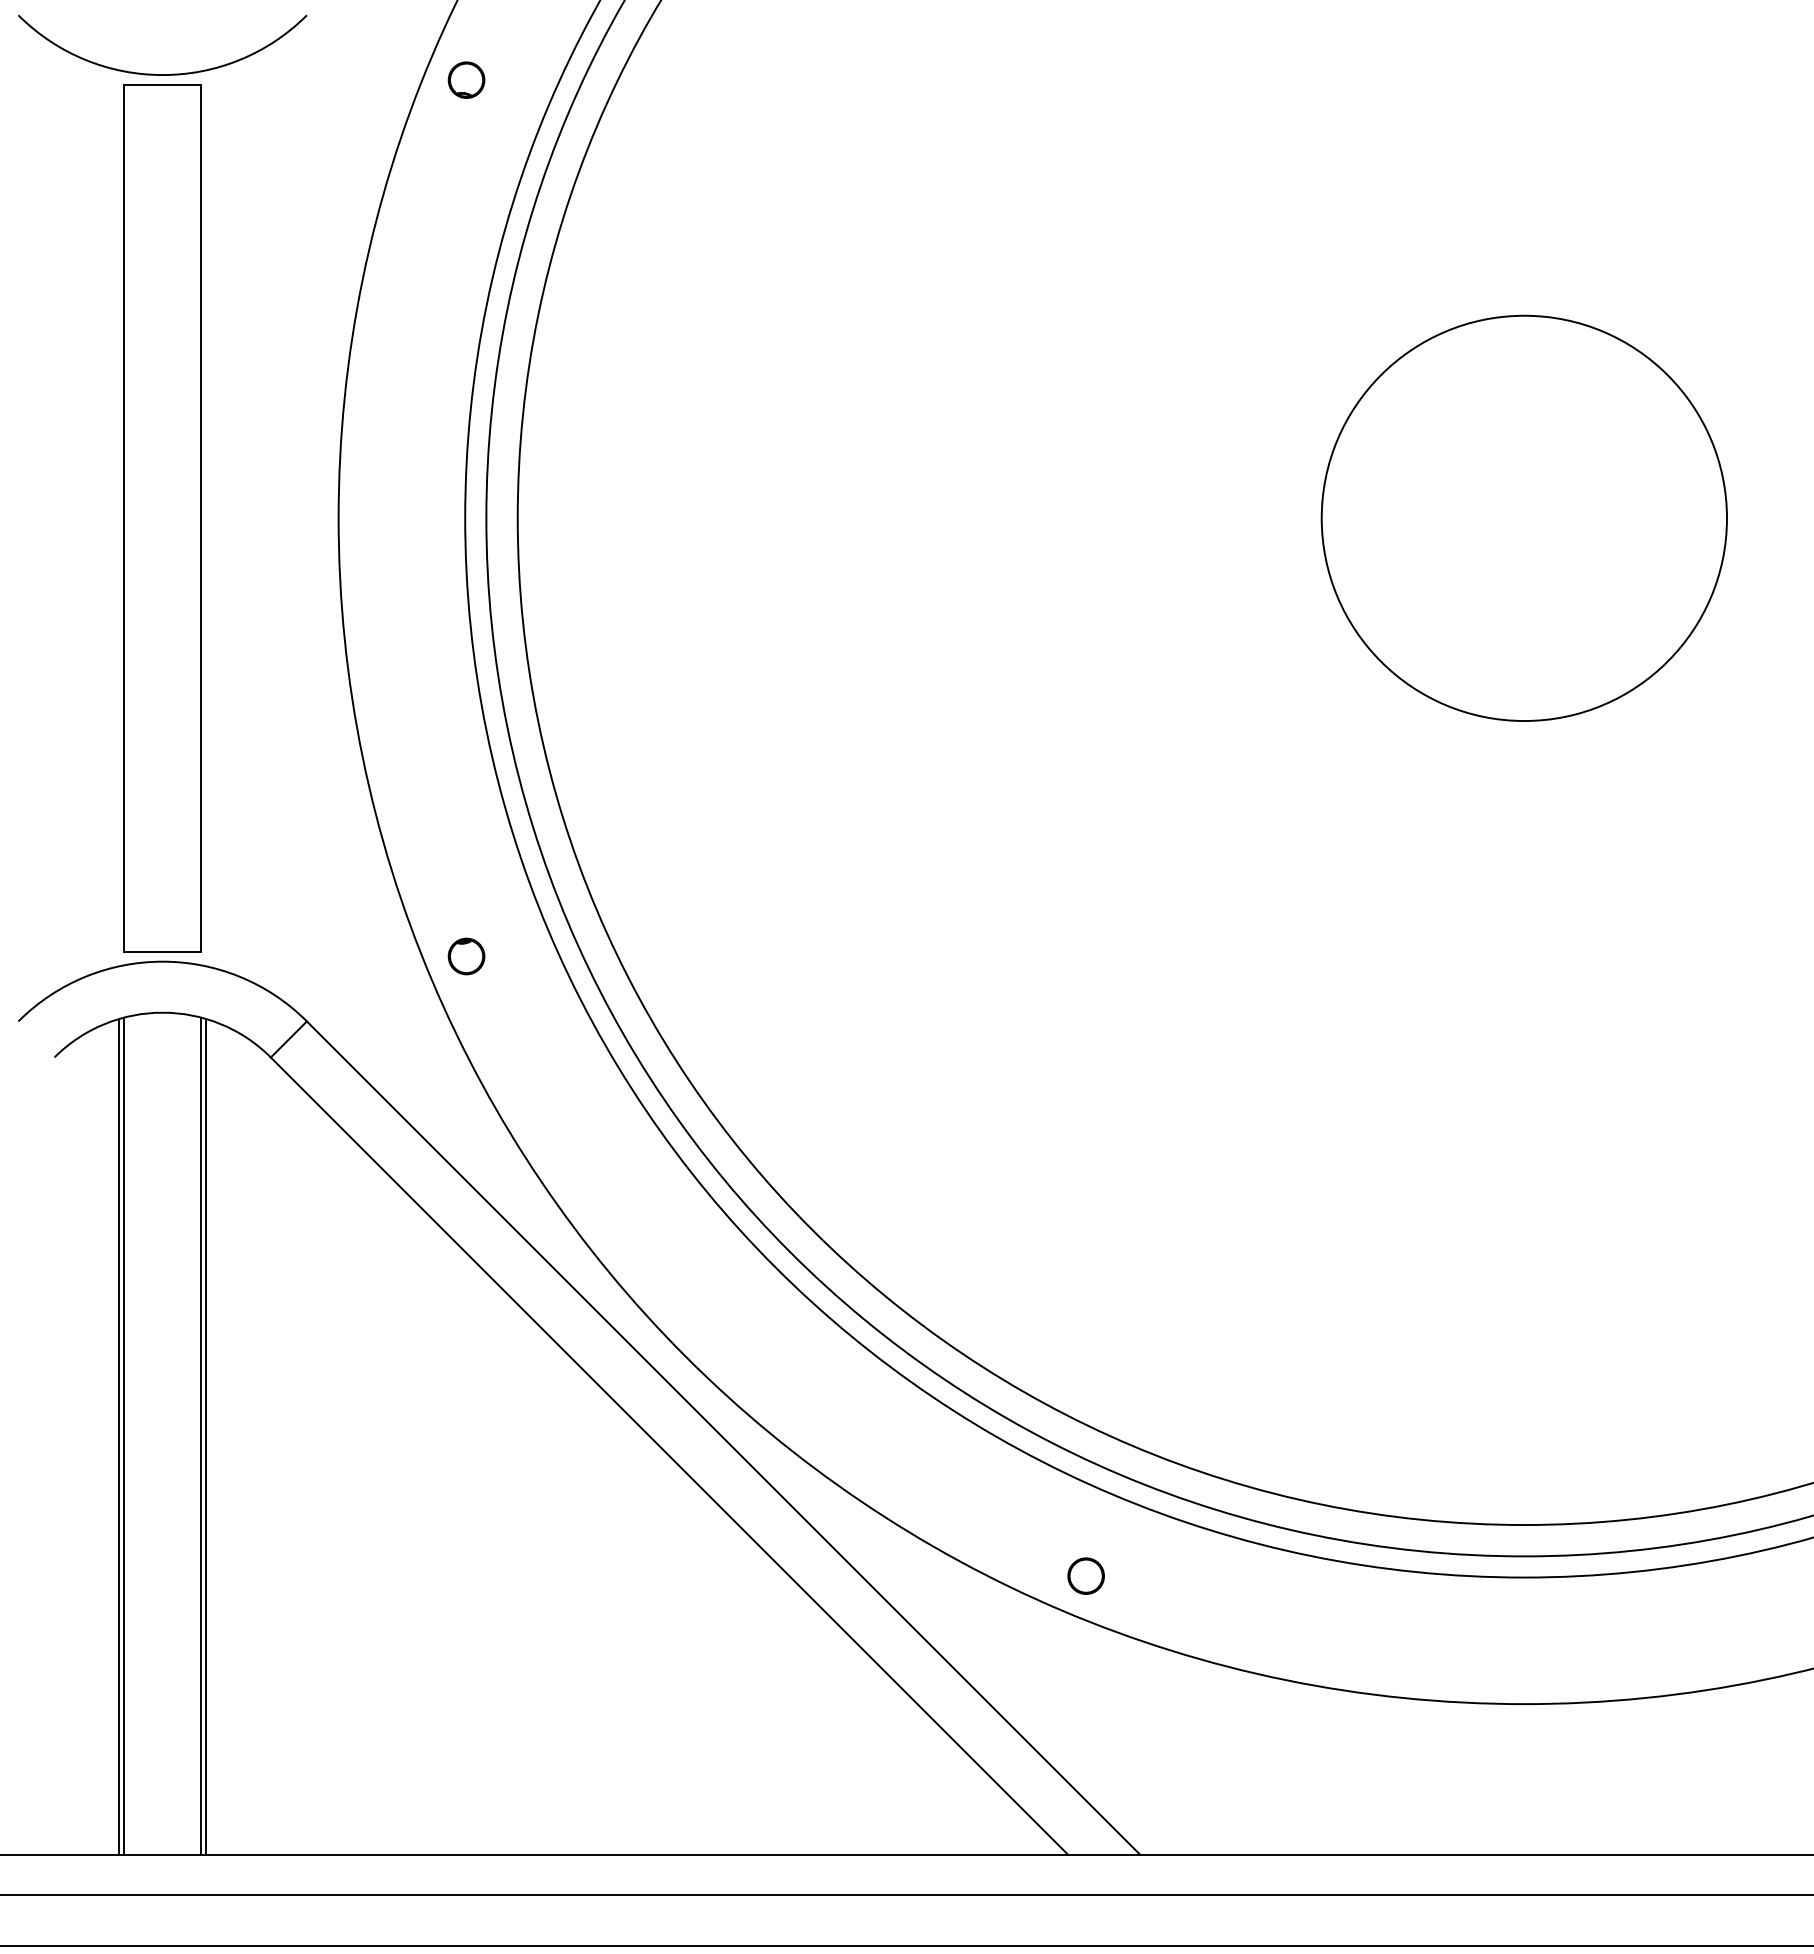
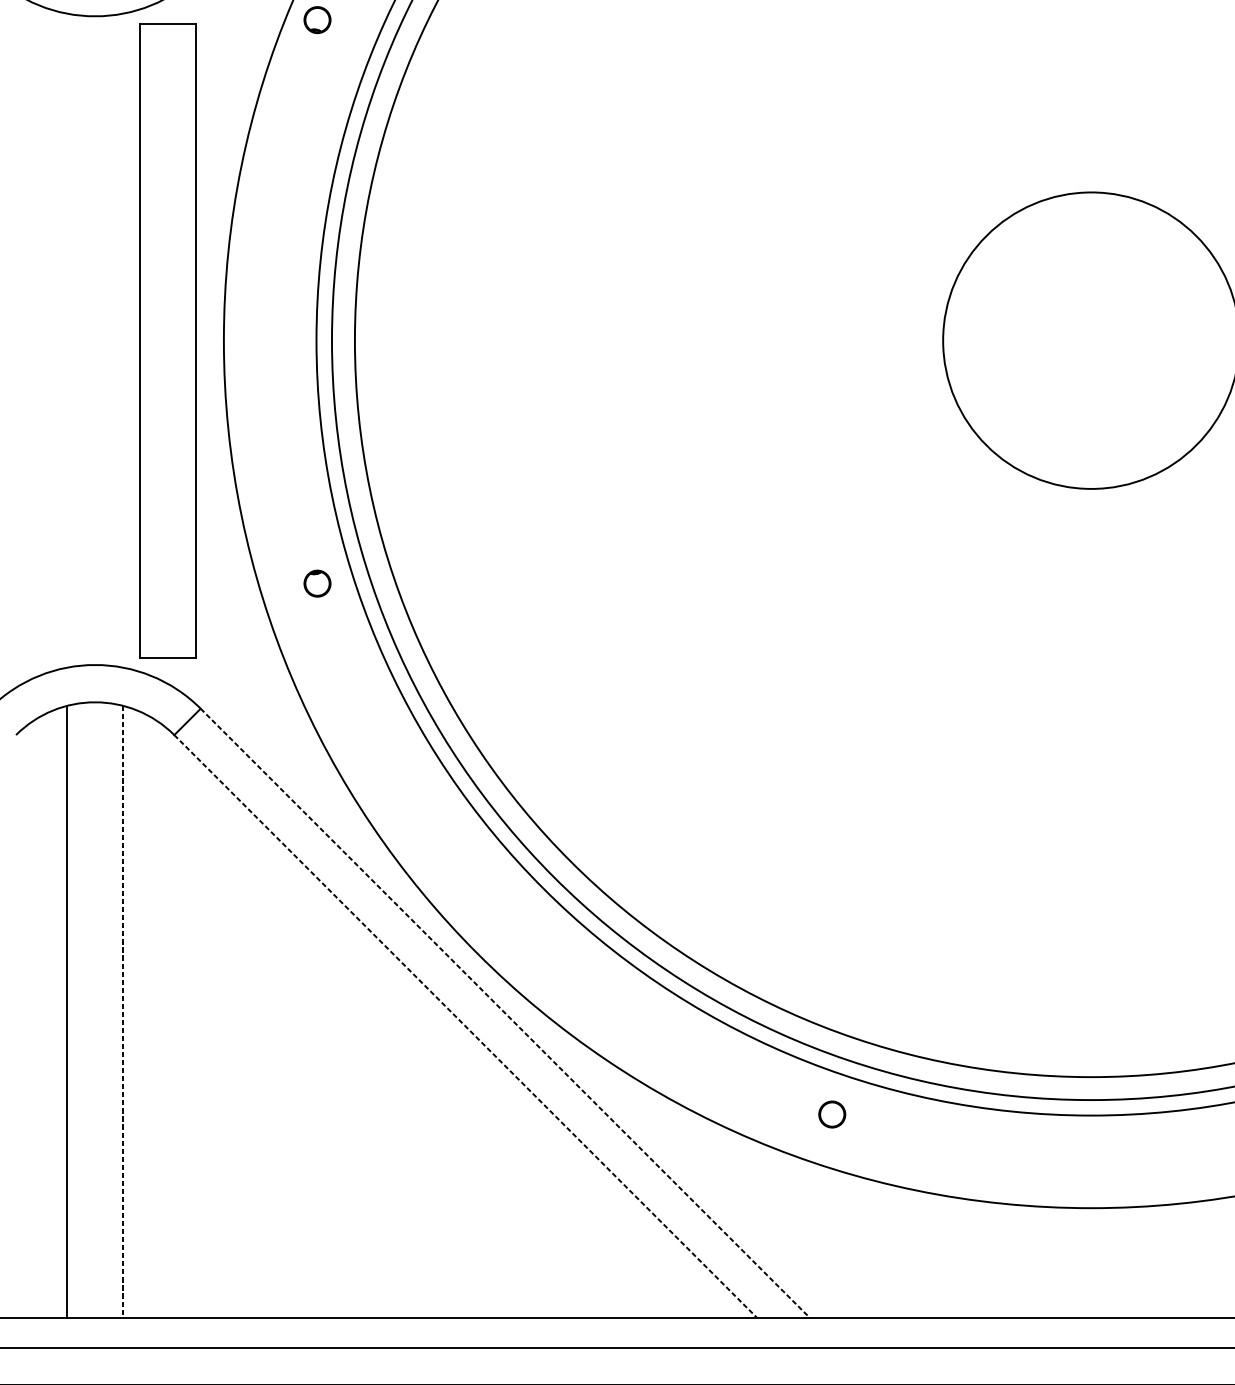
part: (162, 518) -> (167, 340), moved
part: (466, 956) -> (317, 583), moved
line: (119, 1436) -> (63, 1012), removed
line: (200, 1436) -> (122, 1012), solid -> dashed
line: (206, 1436) -> (127, 1012), removed
line: (723, 1438) -> (505, 1013), solid -> dashed
line: (669, 1456) -> (465, 1027), solid -> dashed
circle: (1085, 1575) -> (831, 1114), moved

